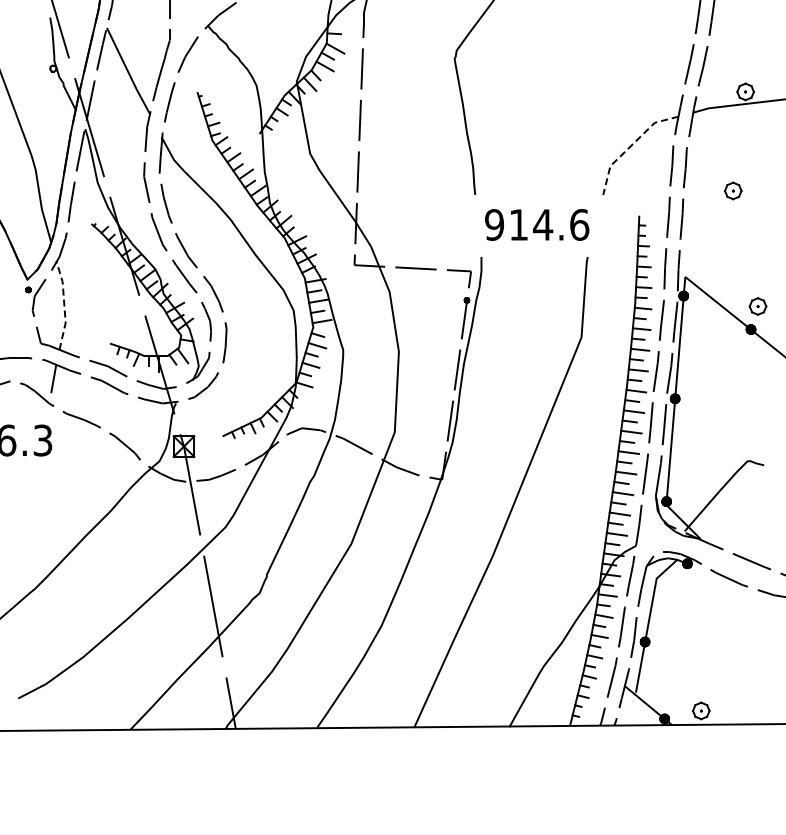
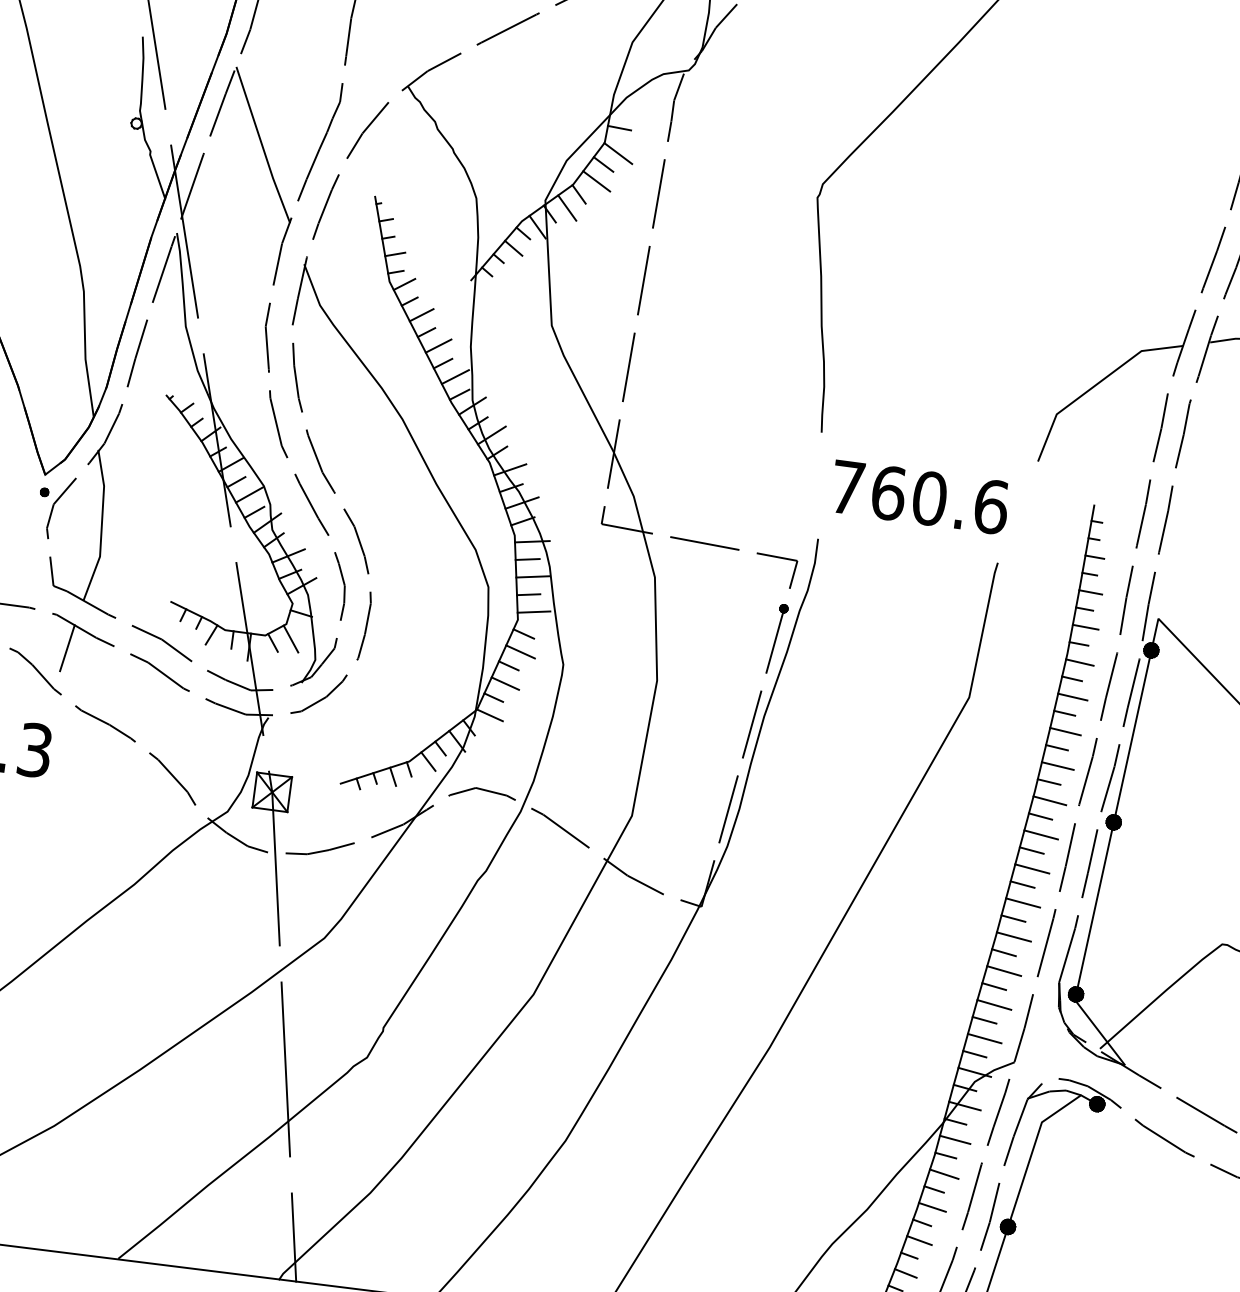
line: (630, 146) -> (1095, 385), dashed -> solid
text: (519, 224) -> (889, 492), 914.6 -> 760.6
line: (64, 305) -> (101, 526), dashed -> solid

